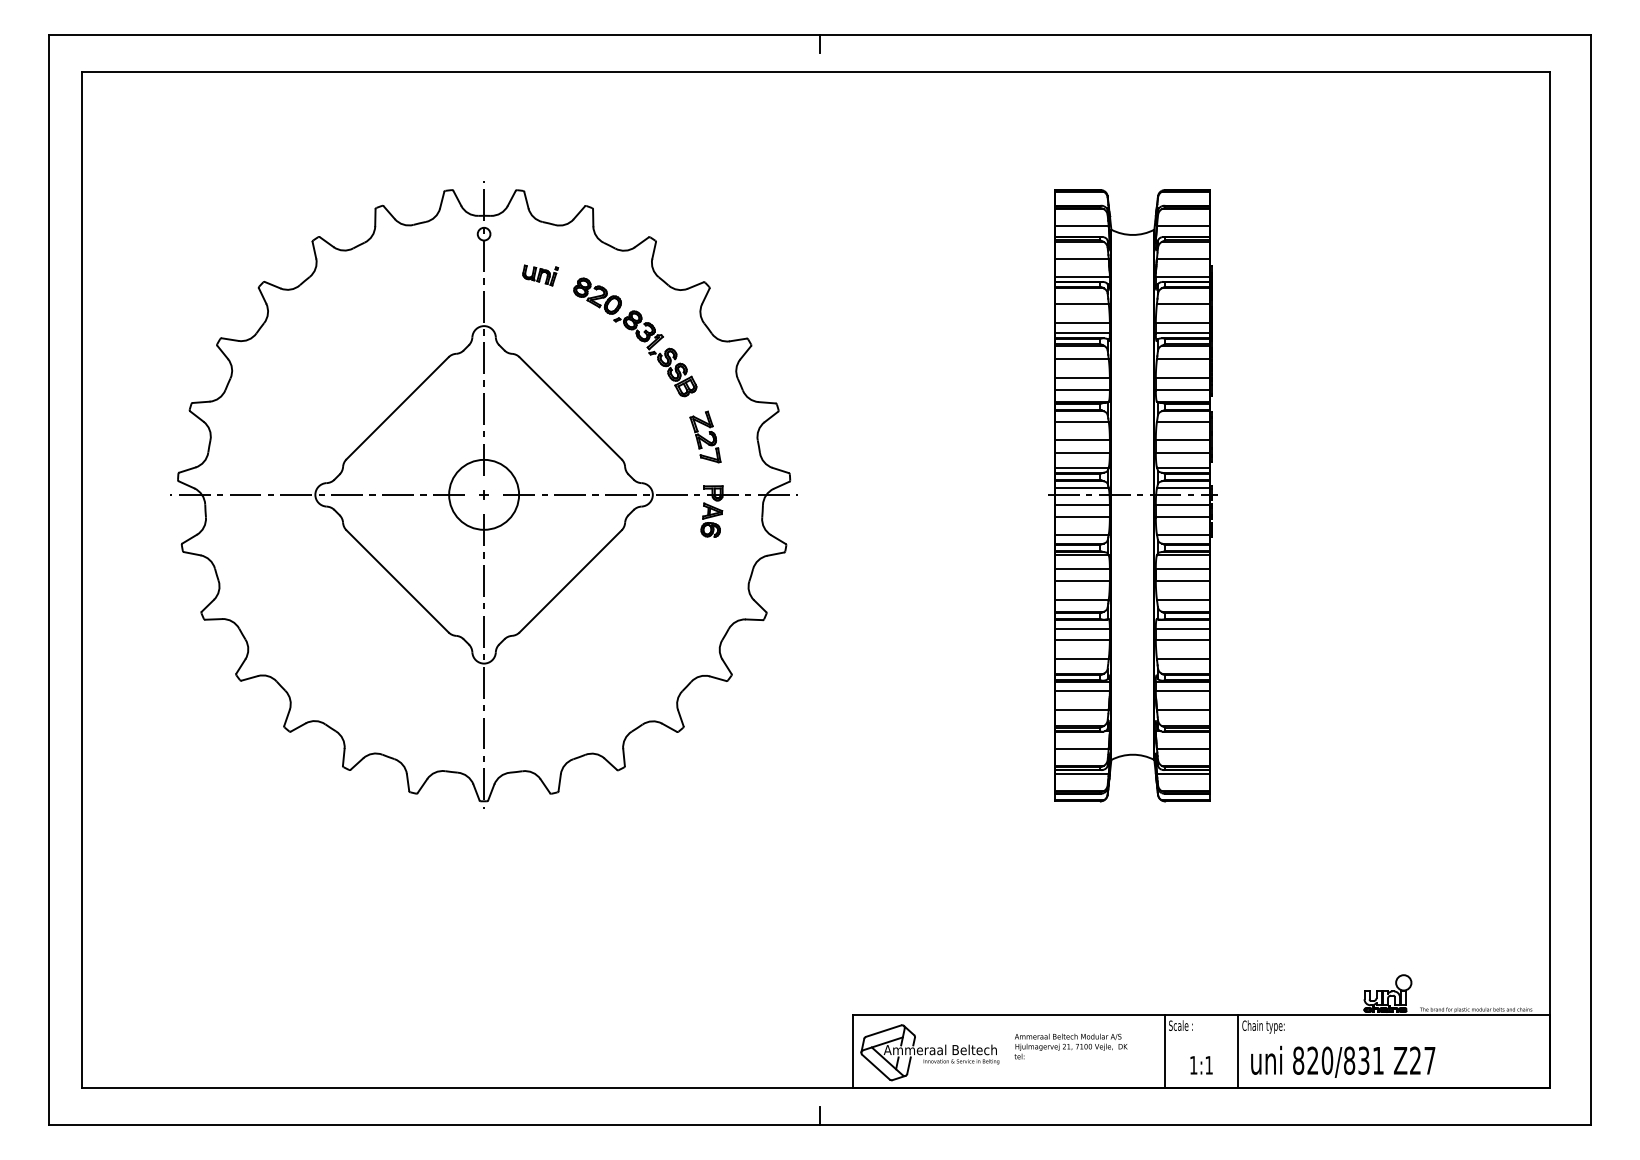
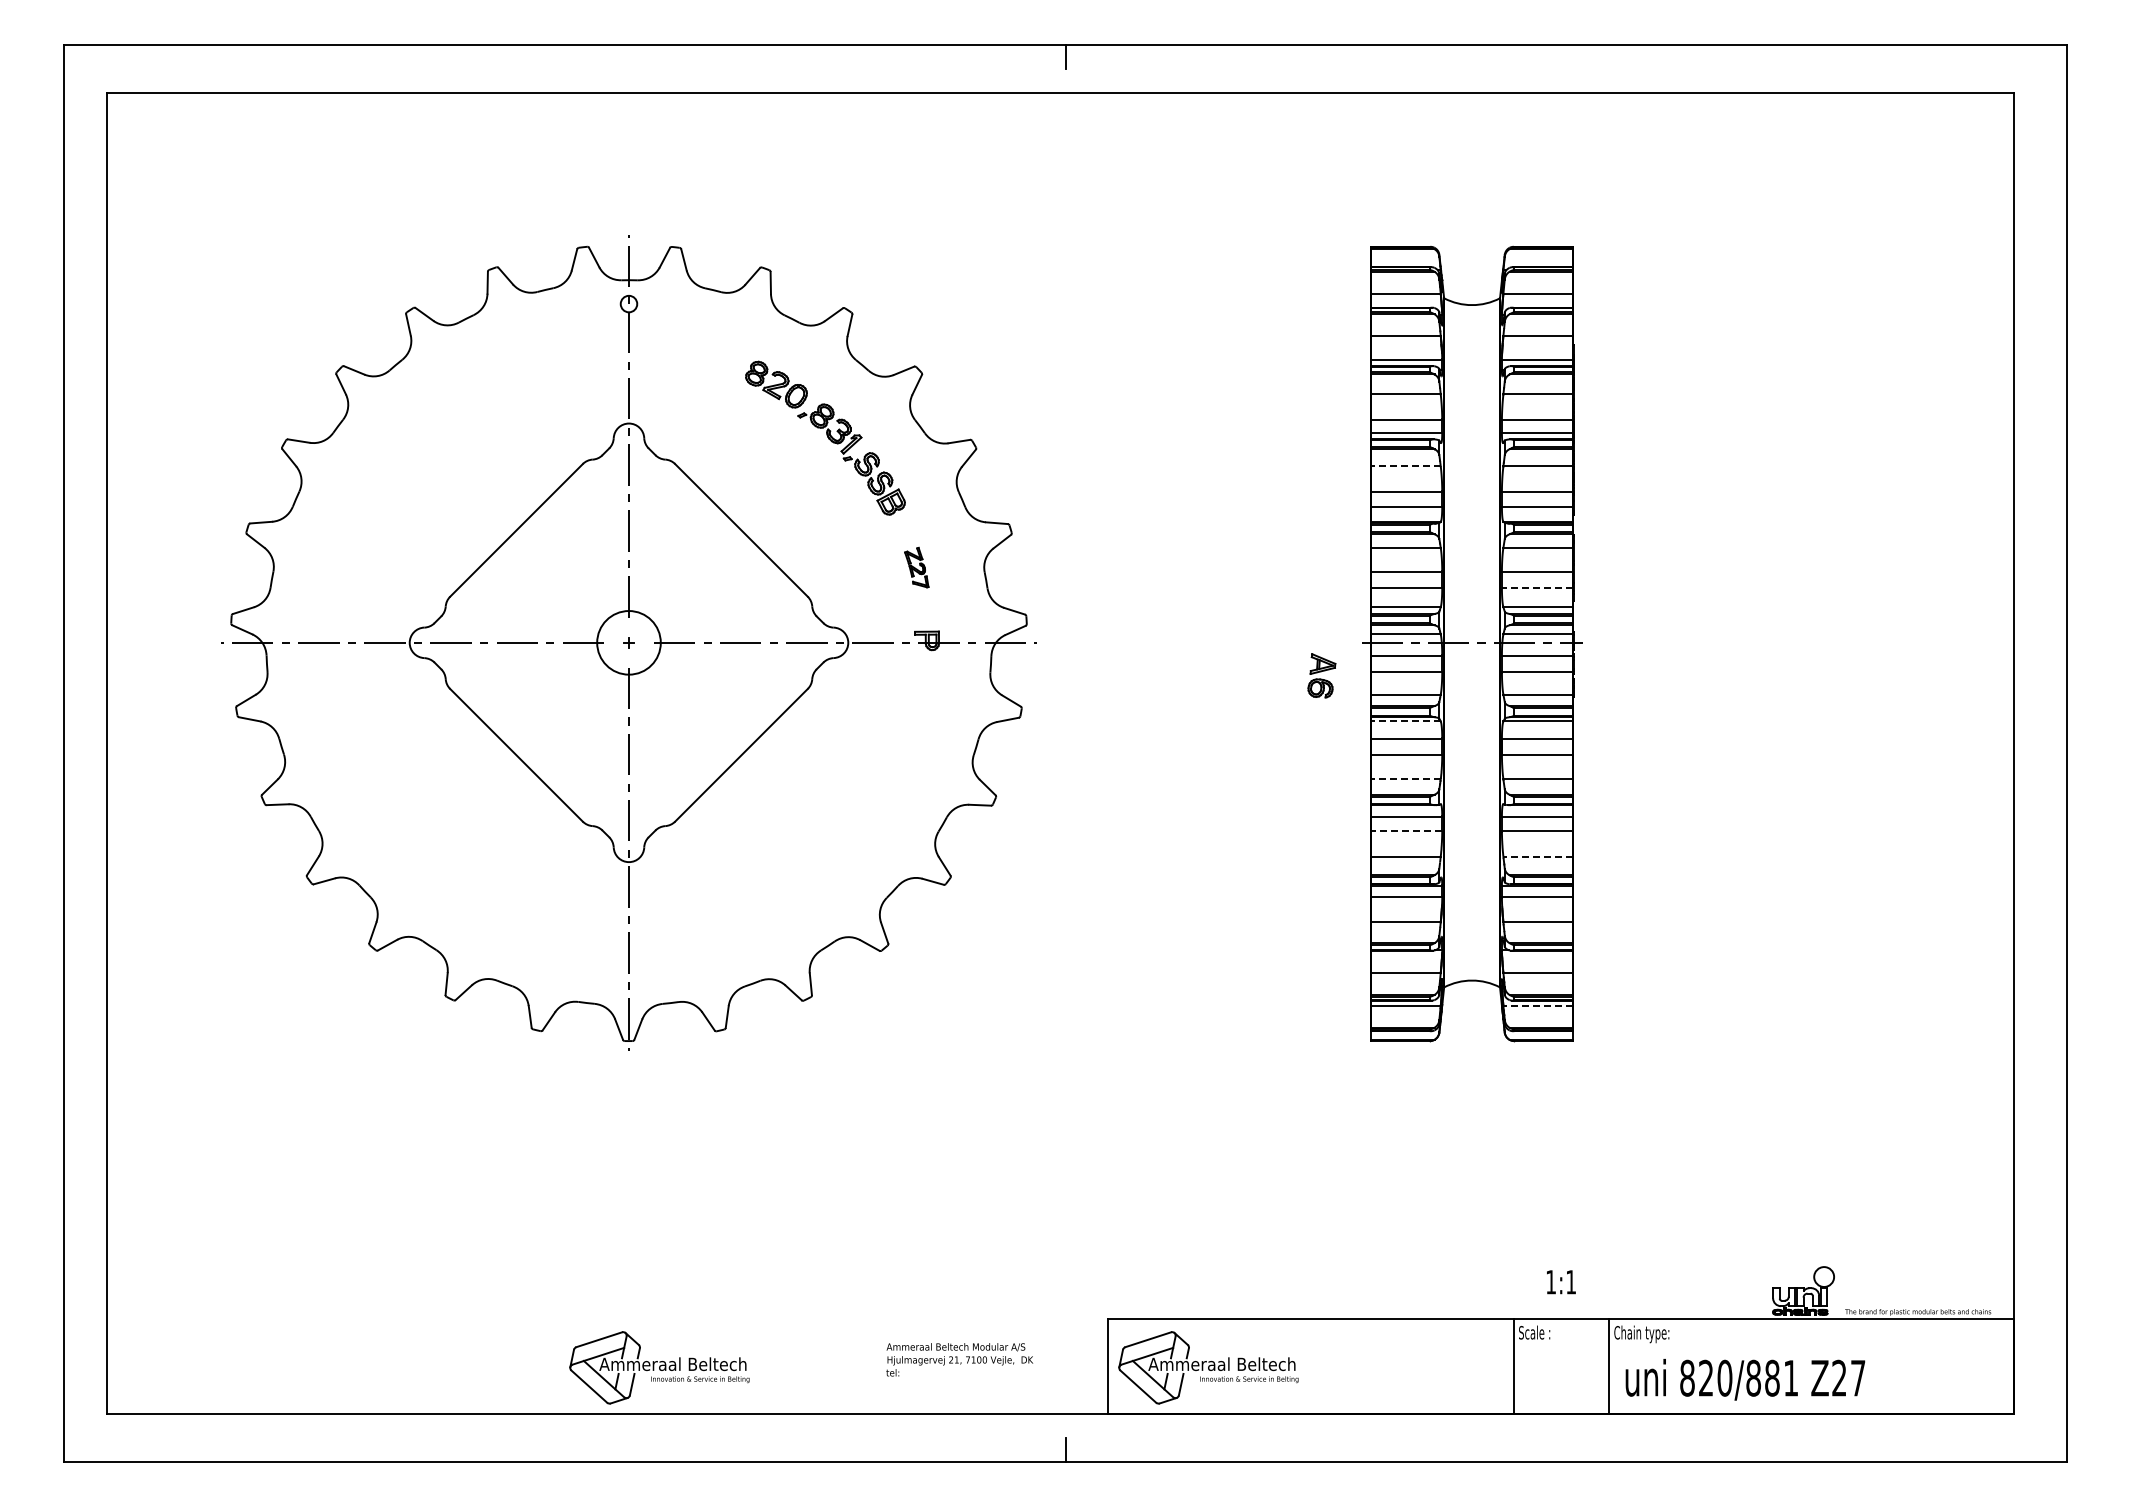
part: (540, 275) -> (702, 357), removed
line: (1081, 359) -> (1405, 466), solid -> dashed
part: (705, 436) -> (916, 567), size x0.6
line: (1183, 452) -> (1537, 587), solid -> dashed
circle: (483, 494) -> (628, 642), size x0.7
part: (711, 519) -> (1321, 675), moved
line: (1081, 555) -> (1405, 721), solid -> dashed
line: (1081, 600) -> (1405, 779), solid -> dashed
line: (1082, 640) -> (1406, 831), solid -> dashed
line: (1183, 659) -> (1538, 856), solid -> dashed
line: (1183, 773) -> (1538, 1005), solid -> dashed
text: (1070, 1046) -> (959, 1359), moved
part: (507, 1052) -> (659, 1367), added
text: (1364, 1060) -> (1772, 1377), 820/831 -> 820/881
text: (1201, 1065) -> (1561, 1282), moved

